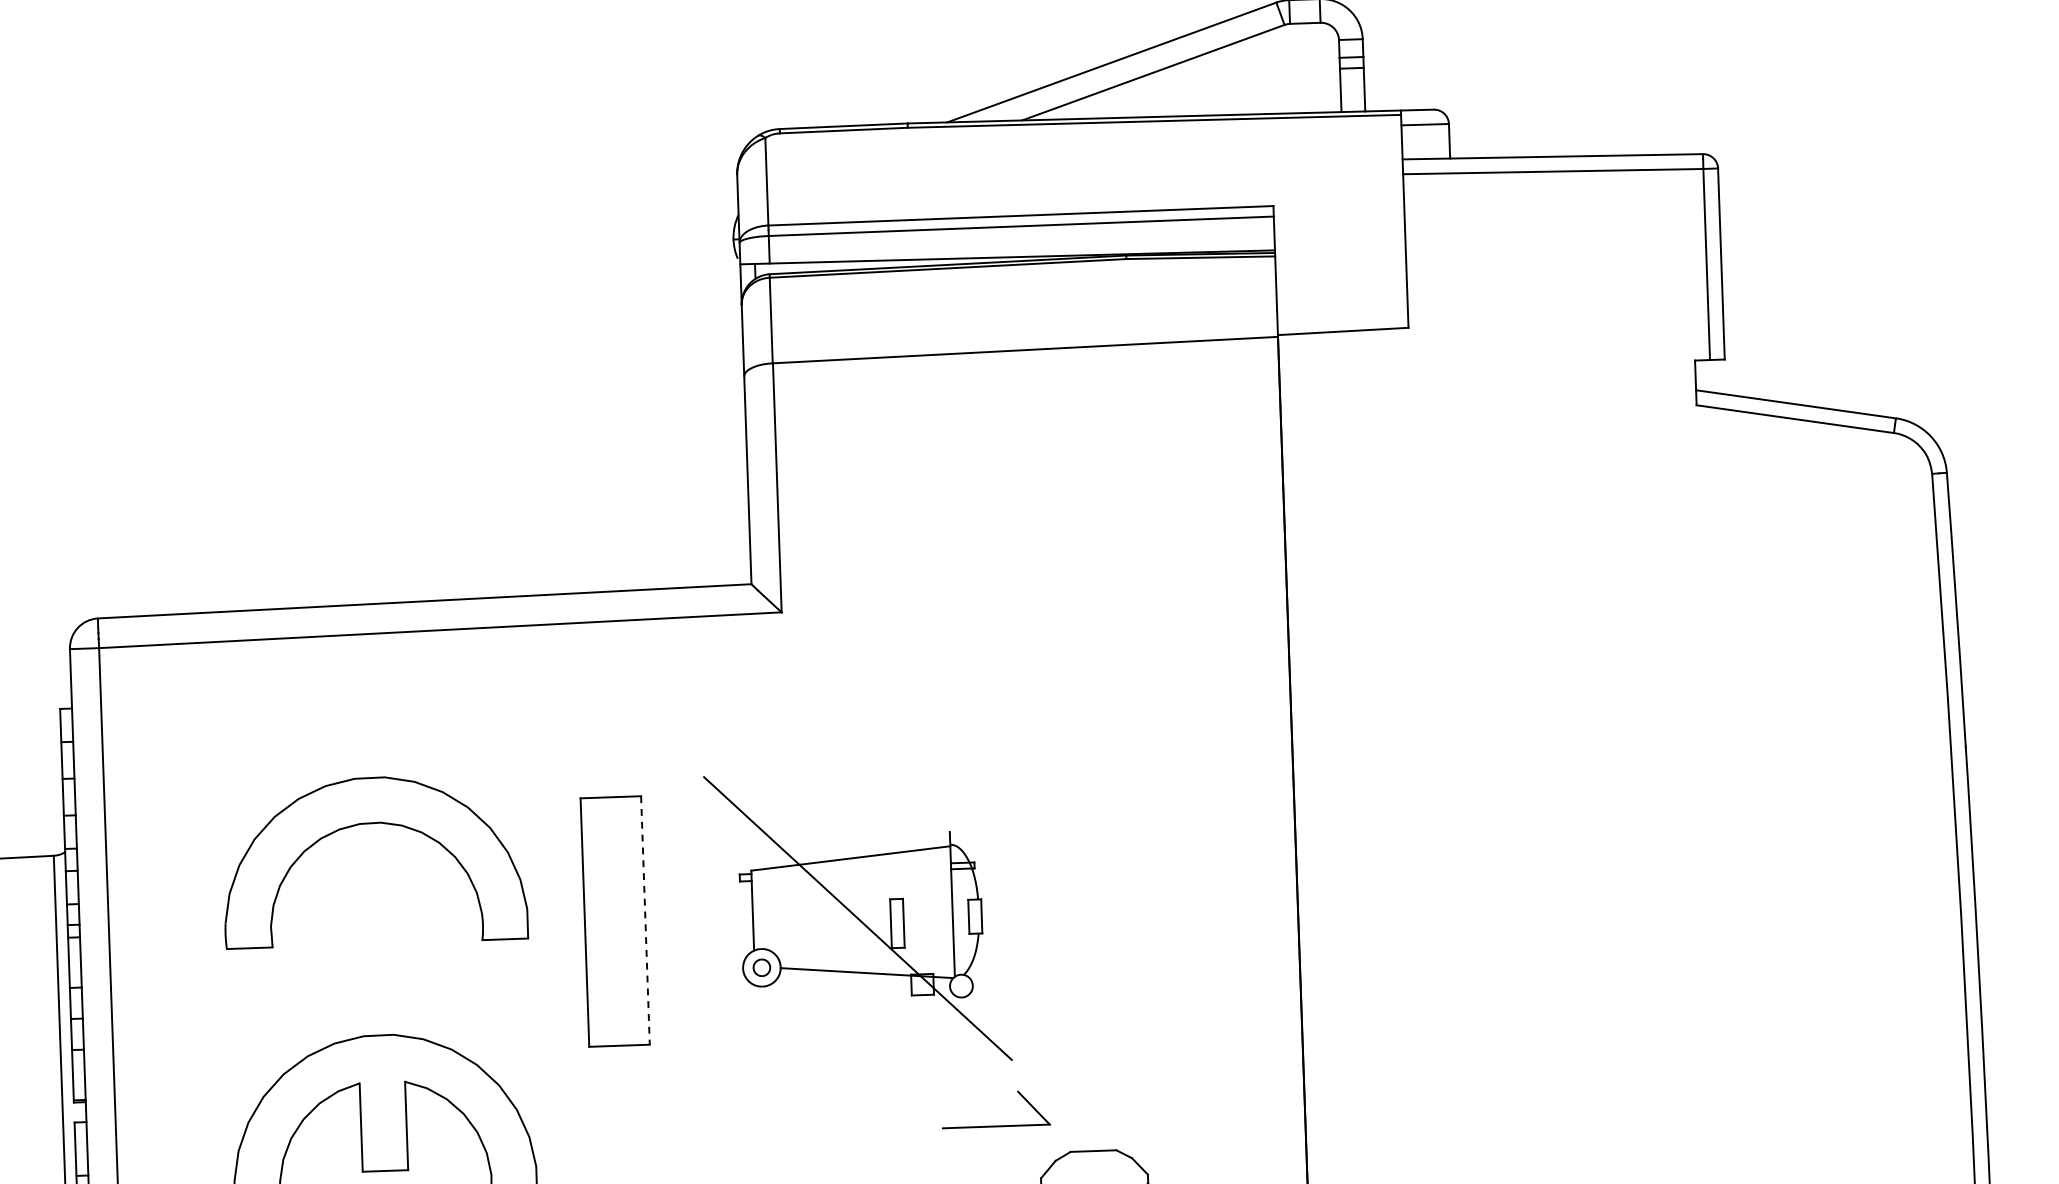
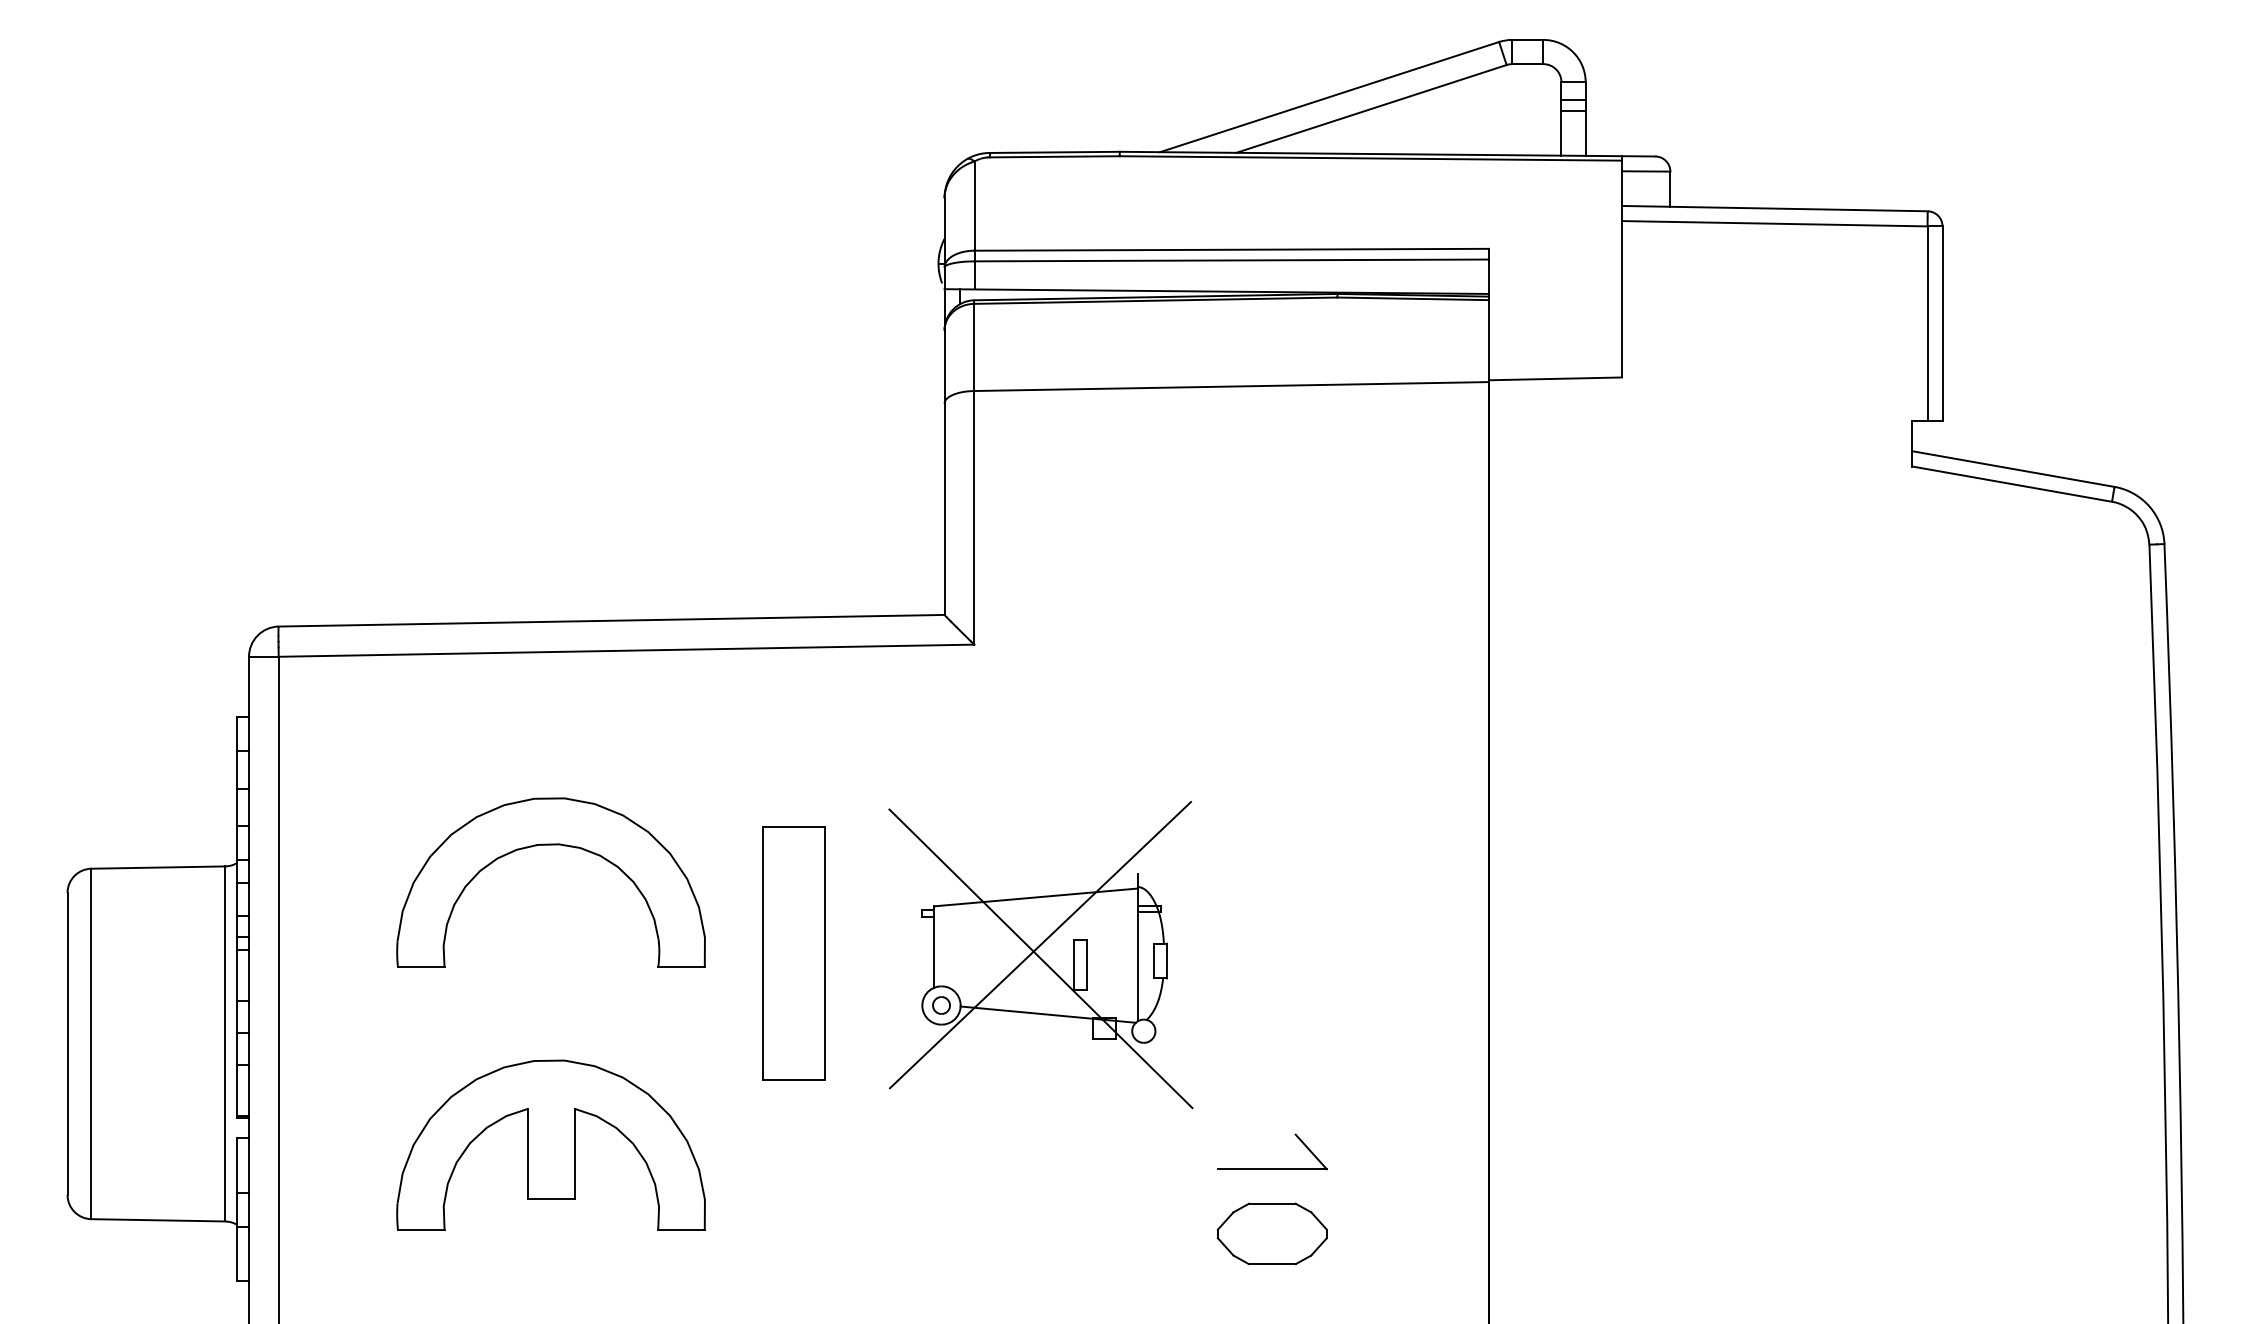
line: (857, 905) -> (1040, 945), added
line: (645, 920) -> (824, 953), dashed -> solid
part: (996, 1125) -> (1272, 1168), moved

